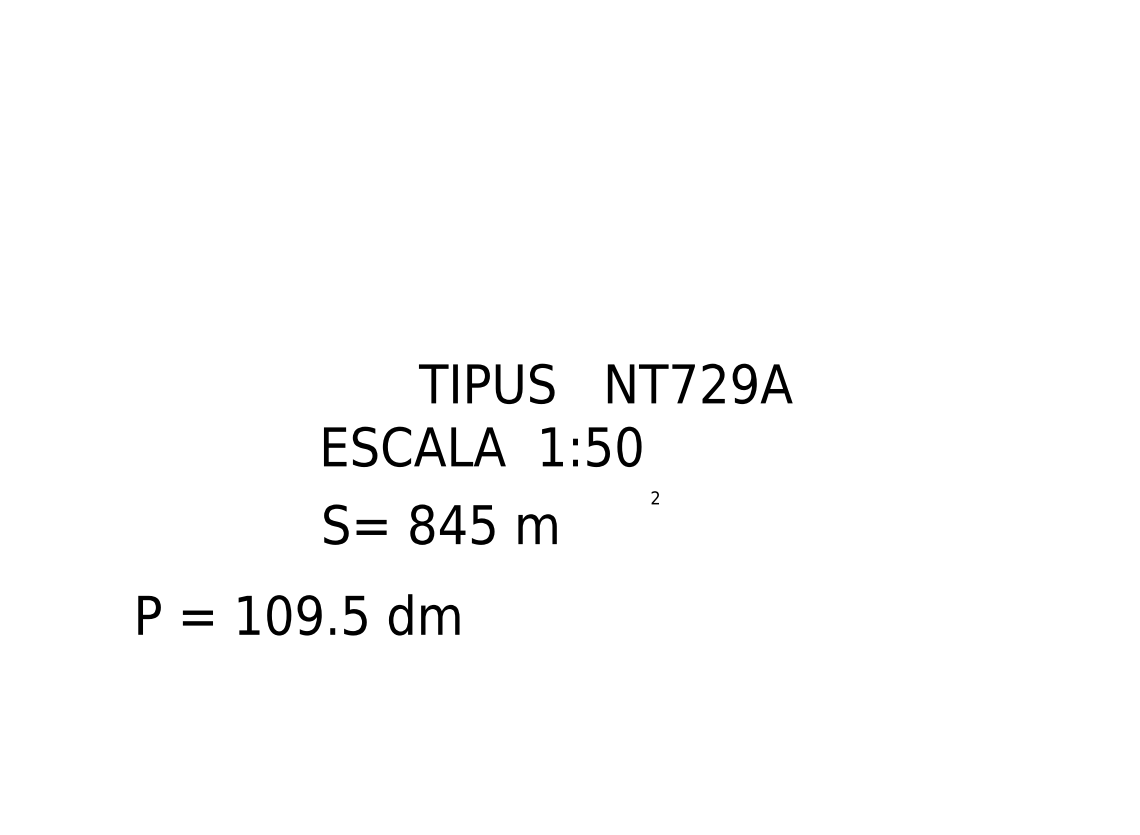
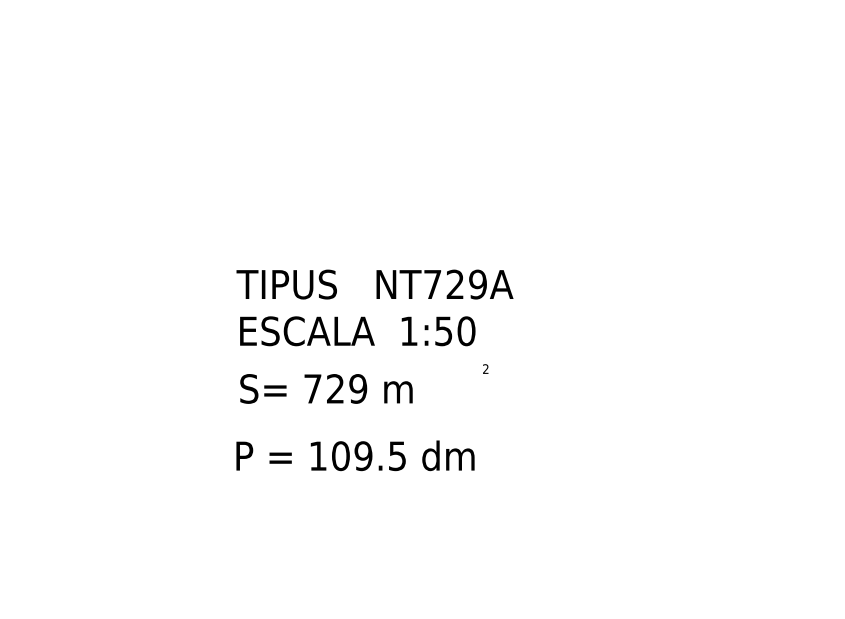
text: (605, 383) -> (374, 284), moved
text: (452, 524) -> (335, 388), 845 -> 729
text: (298, 614) -> (355, 455), moved

